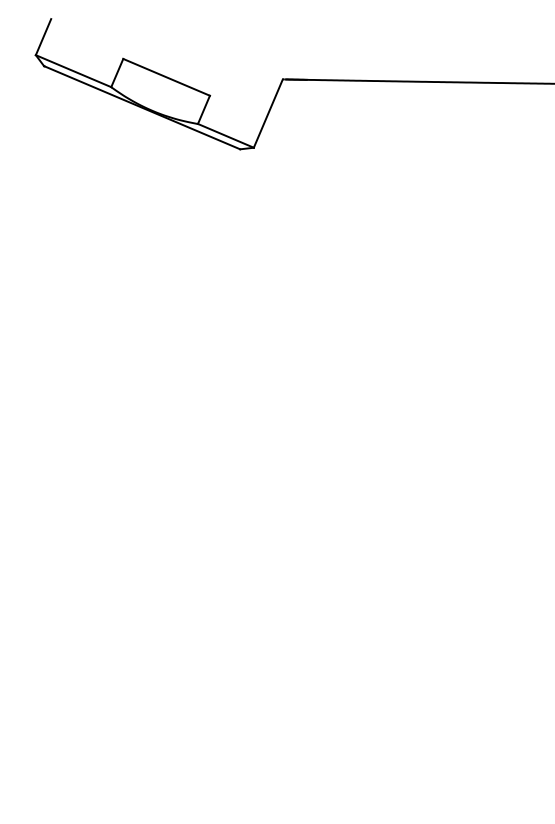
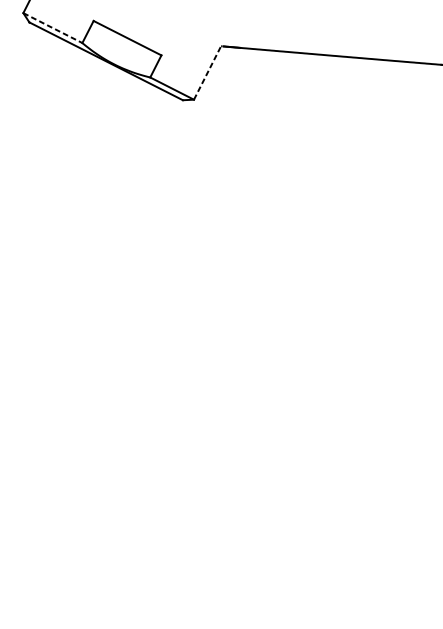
line: (73, 71) -> (52, 28), solid -> dashed
line: (268, 113) -> (207, 72), solid -> dashed

